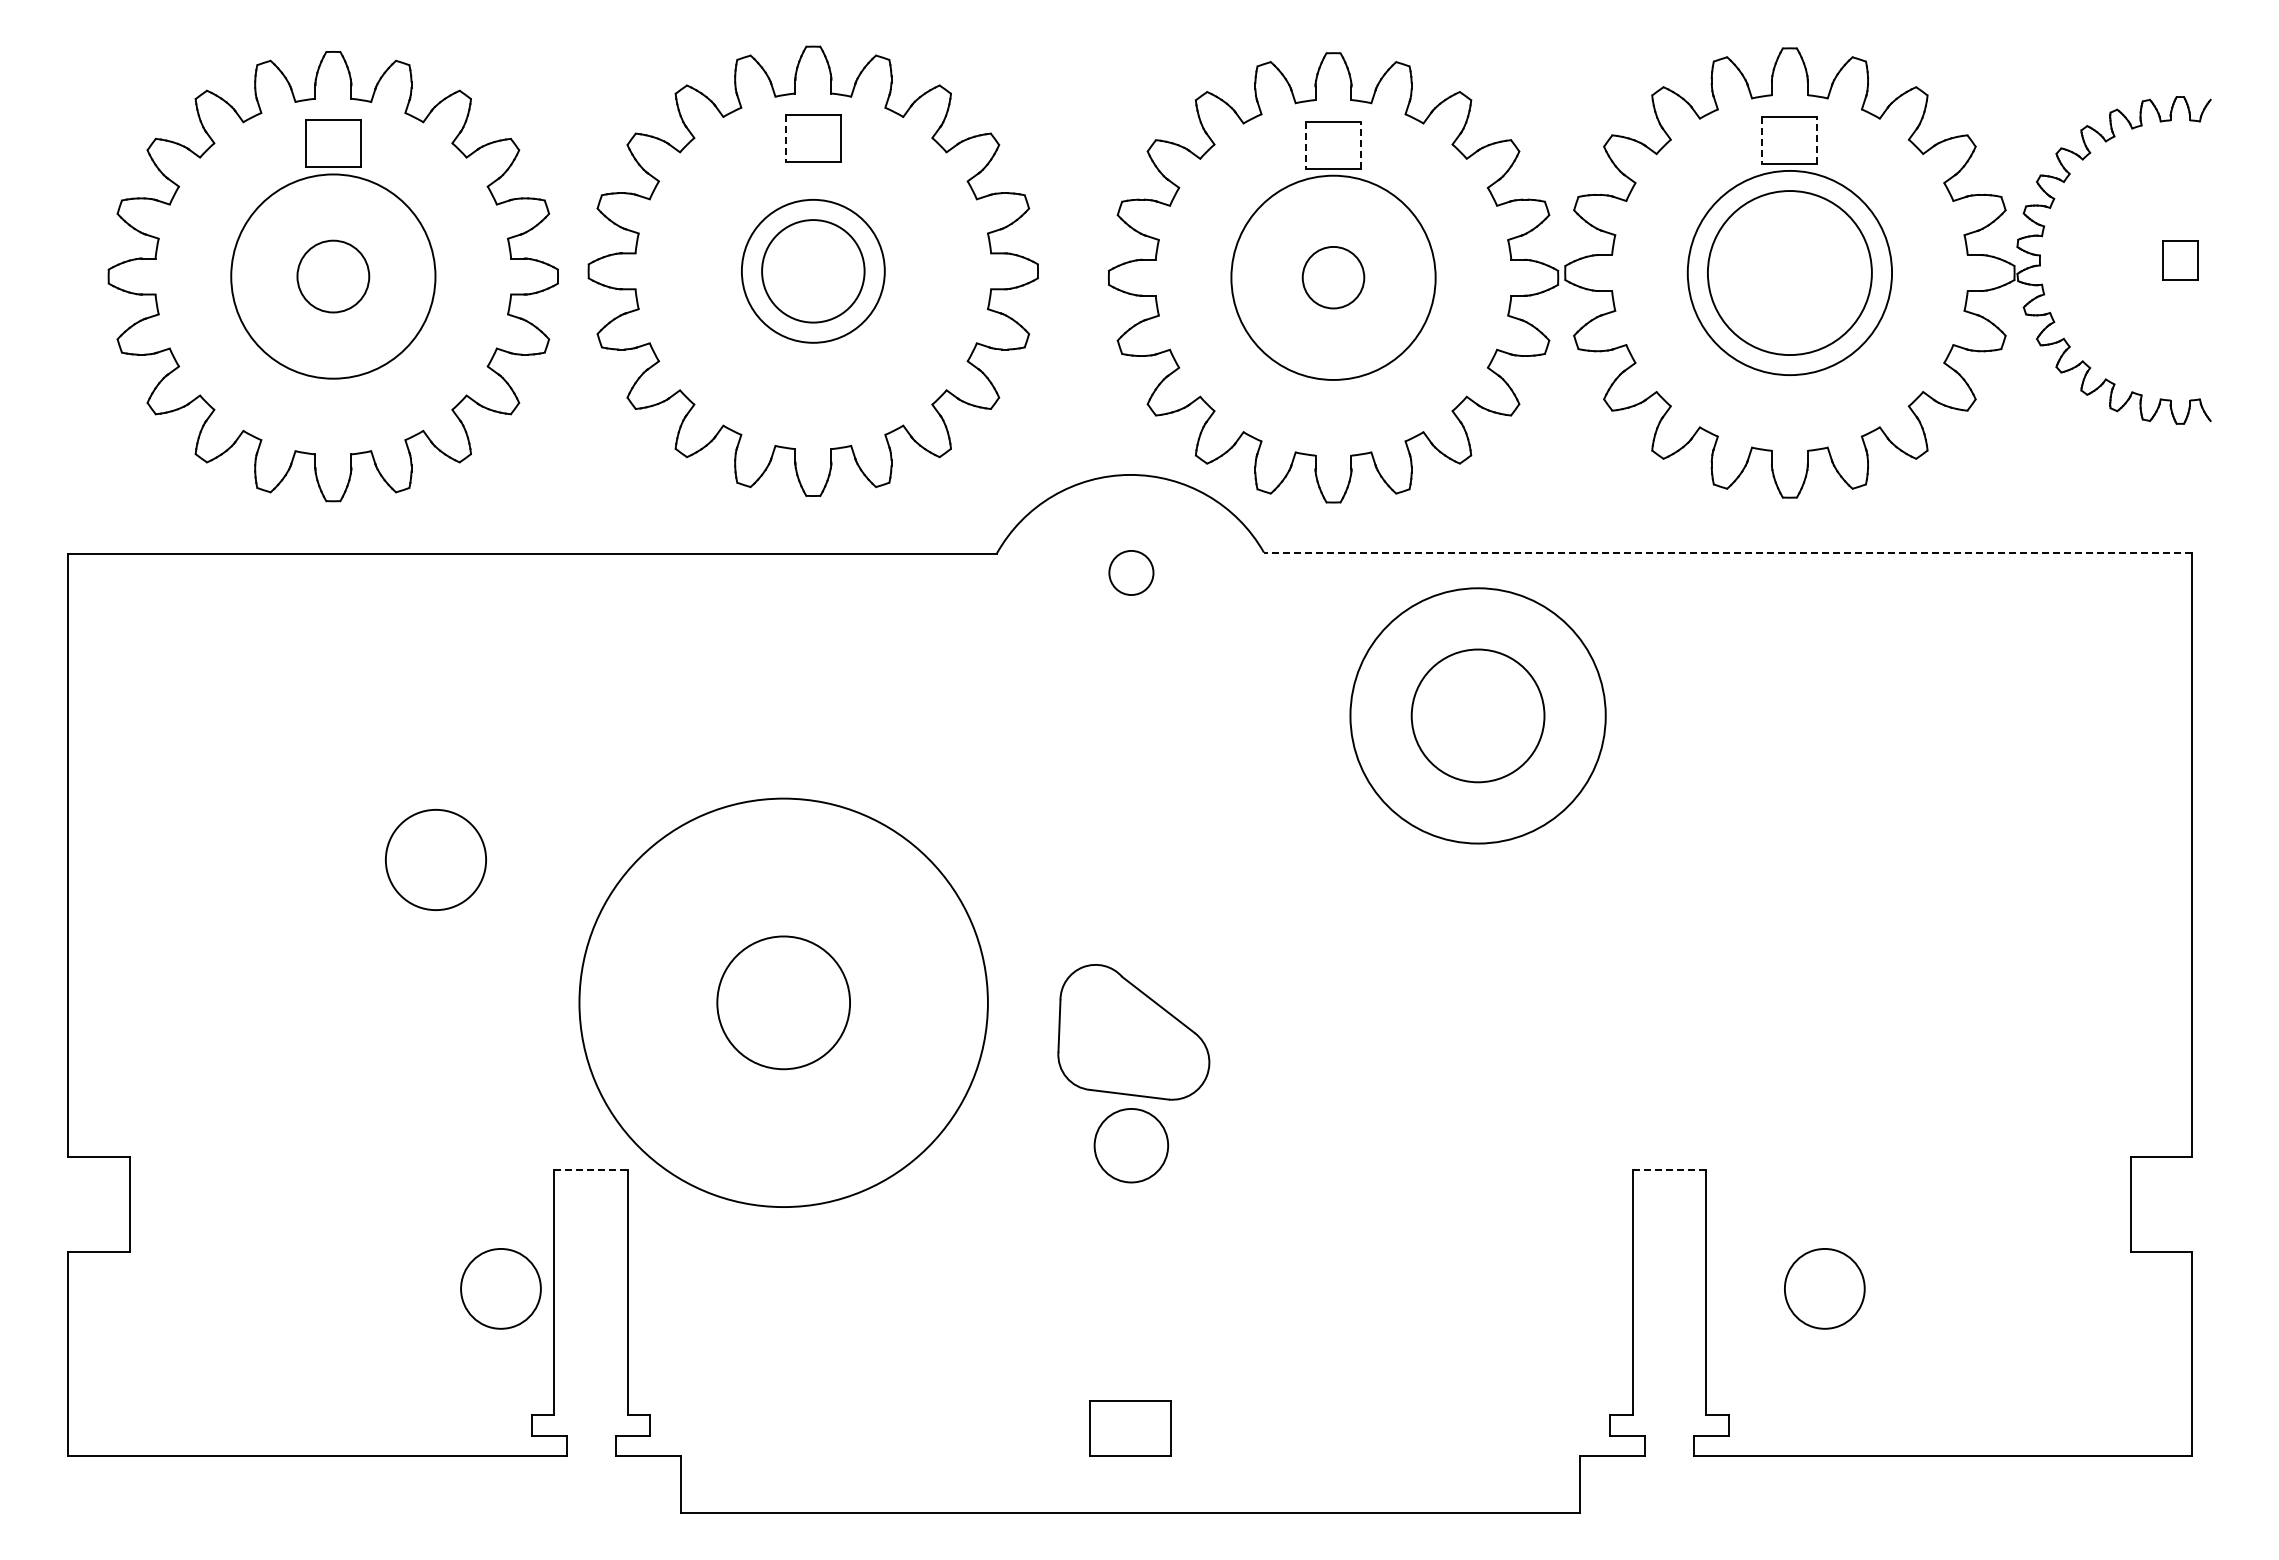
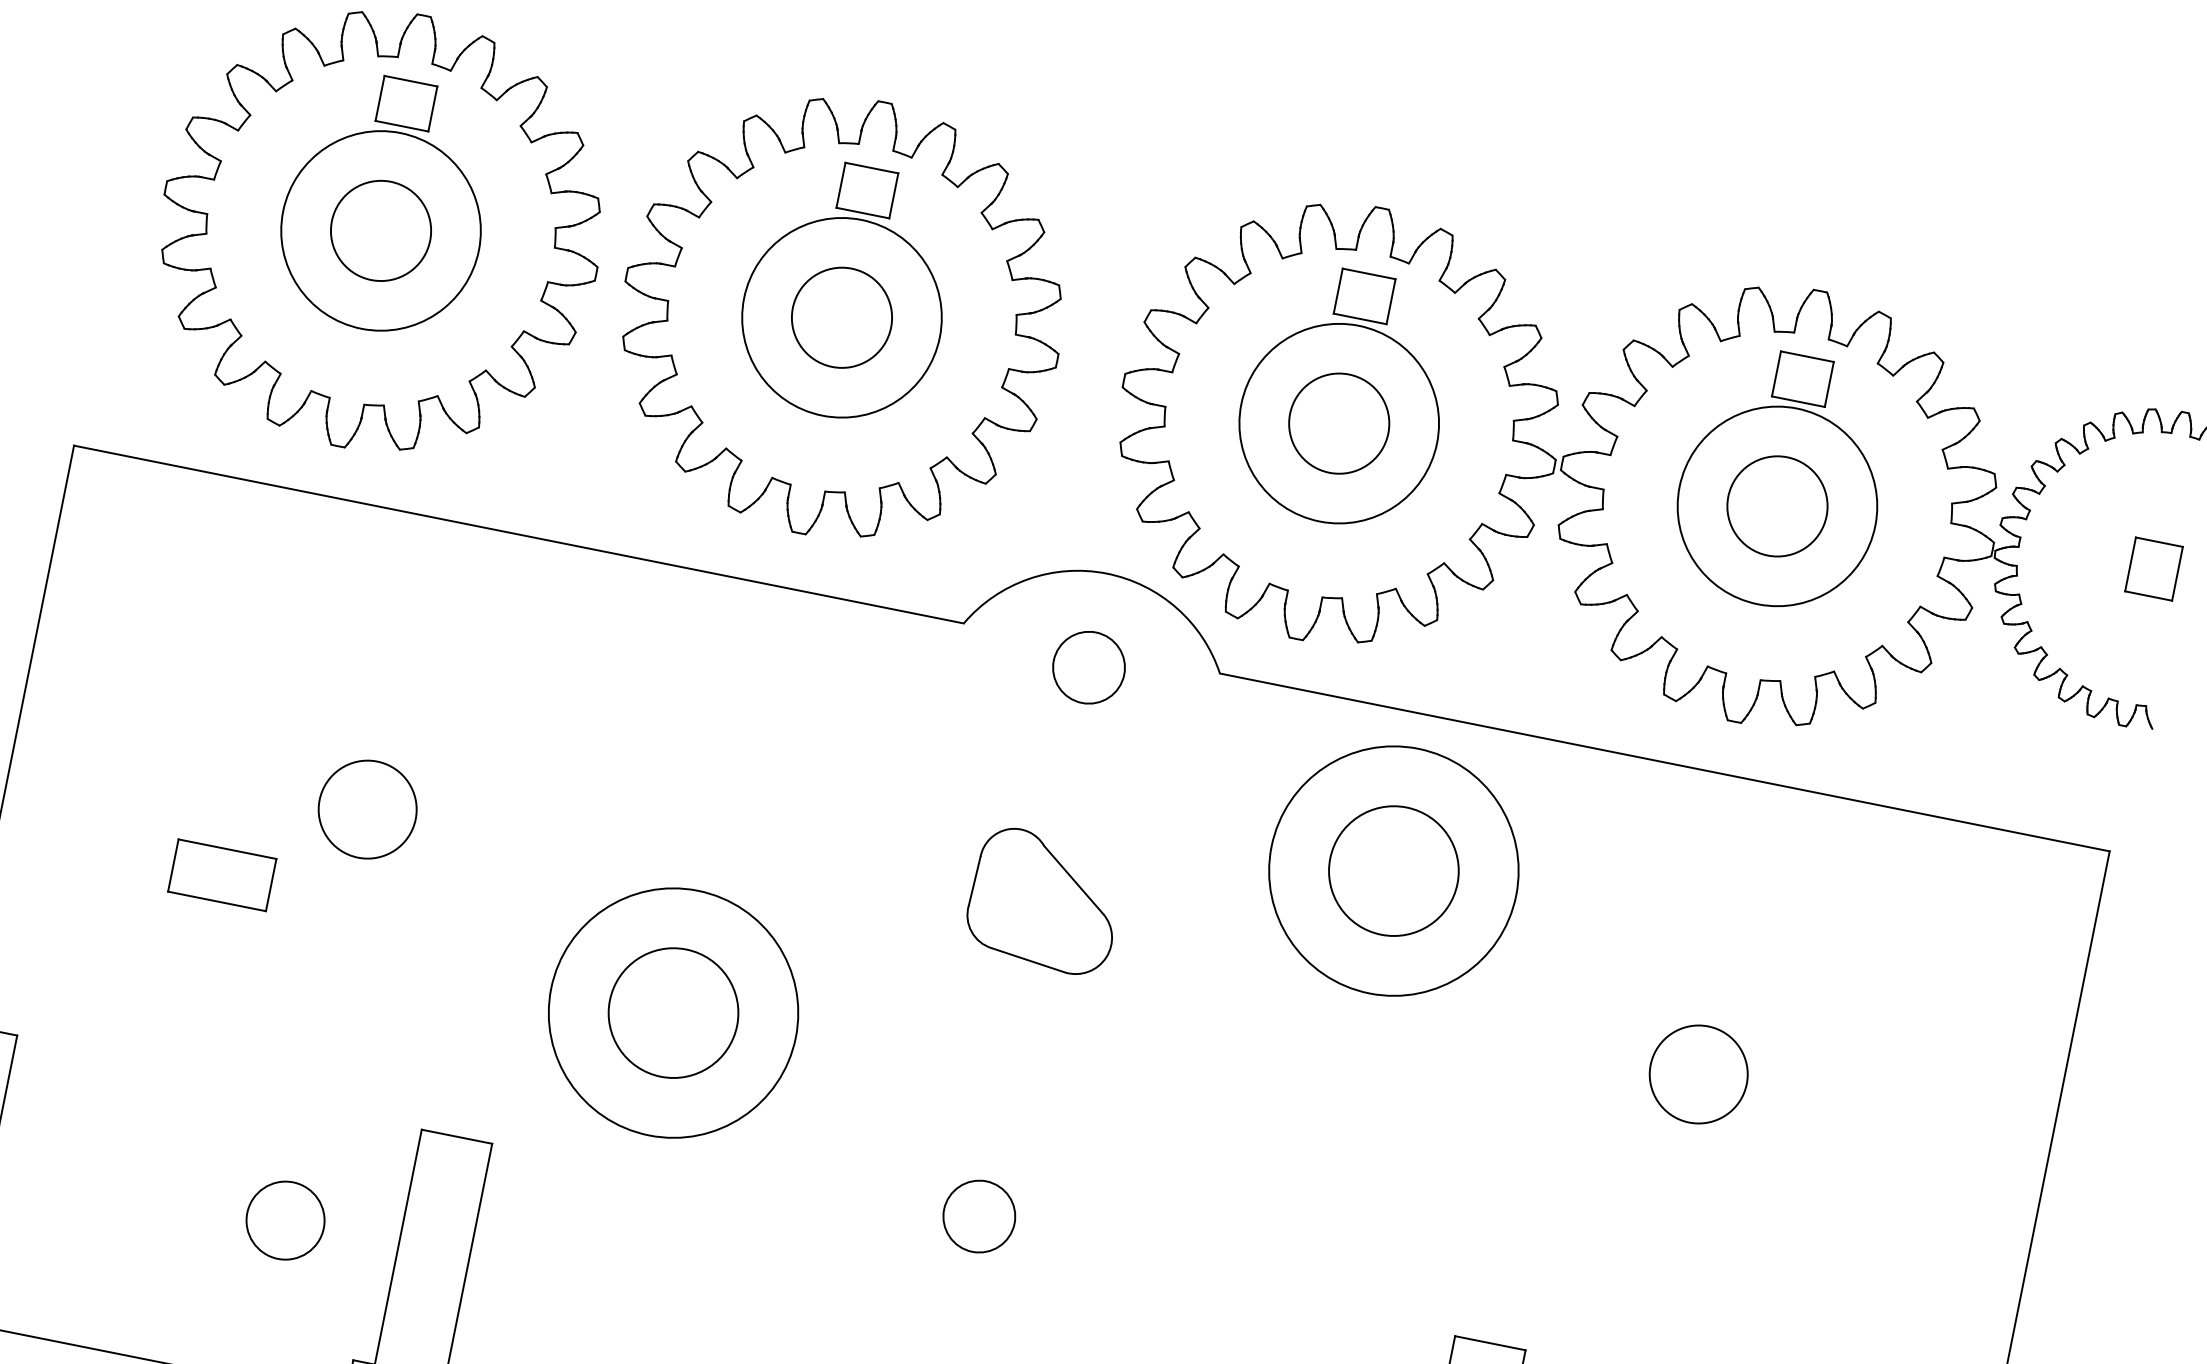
line: (785, 139) -> (840, 186), dashed -> solid
line: (1817, 139) -> (1829, 383), dashed -> solid
line: (1762, 140) -> (1776, 374), dashed -> solid
line: (1361, 144) -> (1391, 301), dashed -> solid
line: (1305, 145) -> (1337, 291), dashed -> solid
part: (2180, 260) -> (2154, 569), size x1.43
circle: (813, 271) -> (842, 317), size x1.43
circle: (1789, 272) -> (1777, 505), size x0.62
circle: (333, 276) -> (381, 230), size x1.43
circle: (1333, 277) -> (1339, 423), size x1.67
line: (1727, 552) -> (1664, 762), dashed -> solid
circle: (1131, 572) -> (1089, 667), size x1.67
circle: (1824, 858) -> (1698, 1074), added
part: (302, 954) -> (221, 874), added
circle: (783, 1002) -> (673, 1012), size x0.62
part: (1133, 1032) -> (1044, 901), moved
line: (591, 1170) -> (457, 1136), dashed -> solid
line: (1669, 1170) -> (1490, 1343), dashed -> solid
circle: (500, 1288) -> (285, 1220), moved

